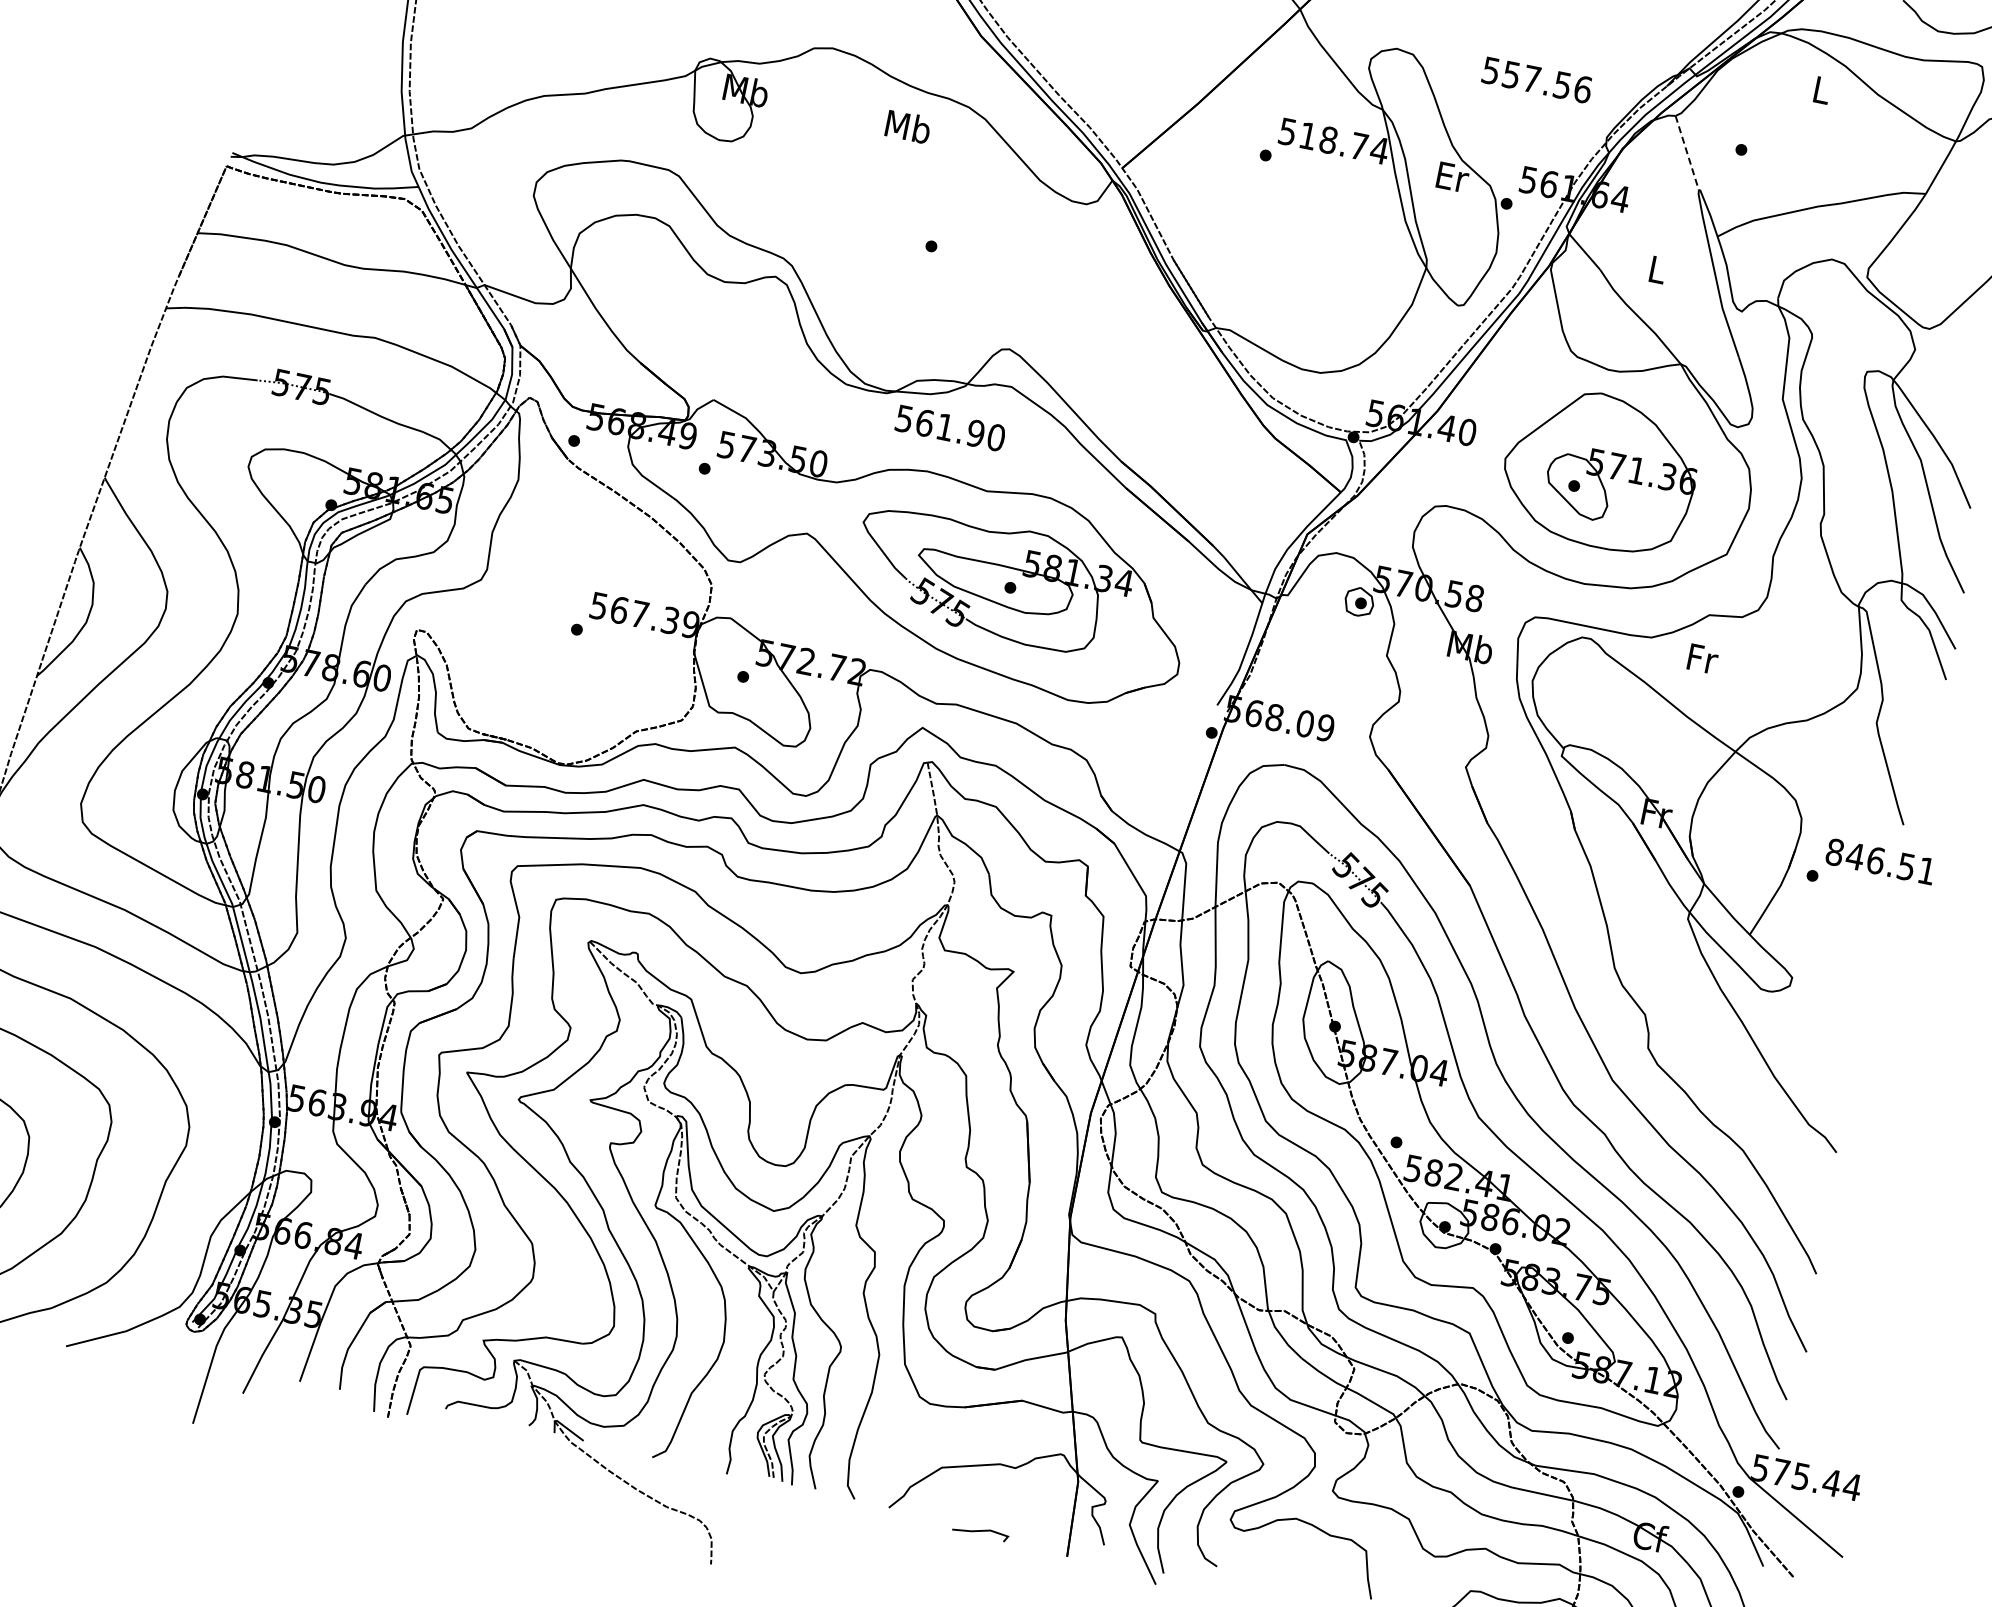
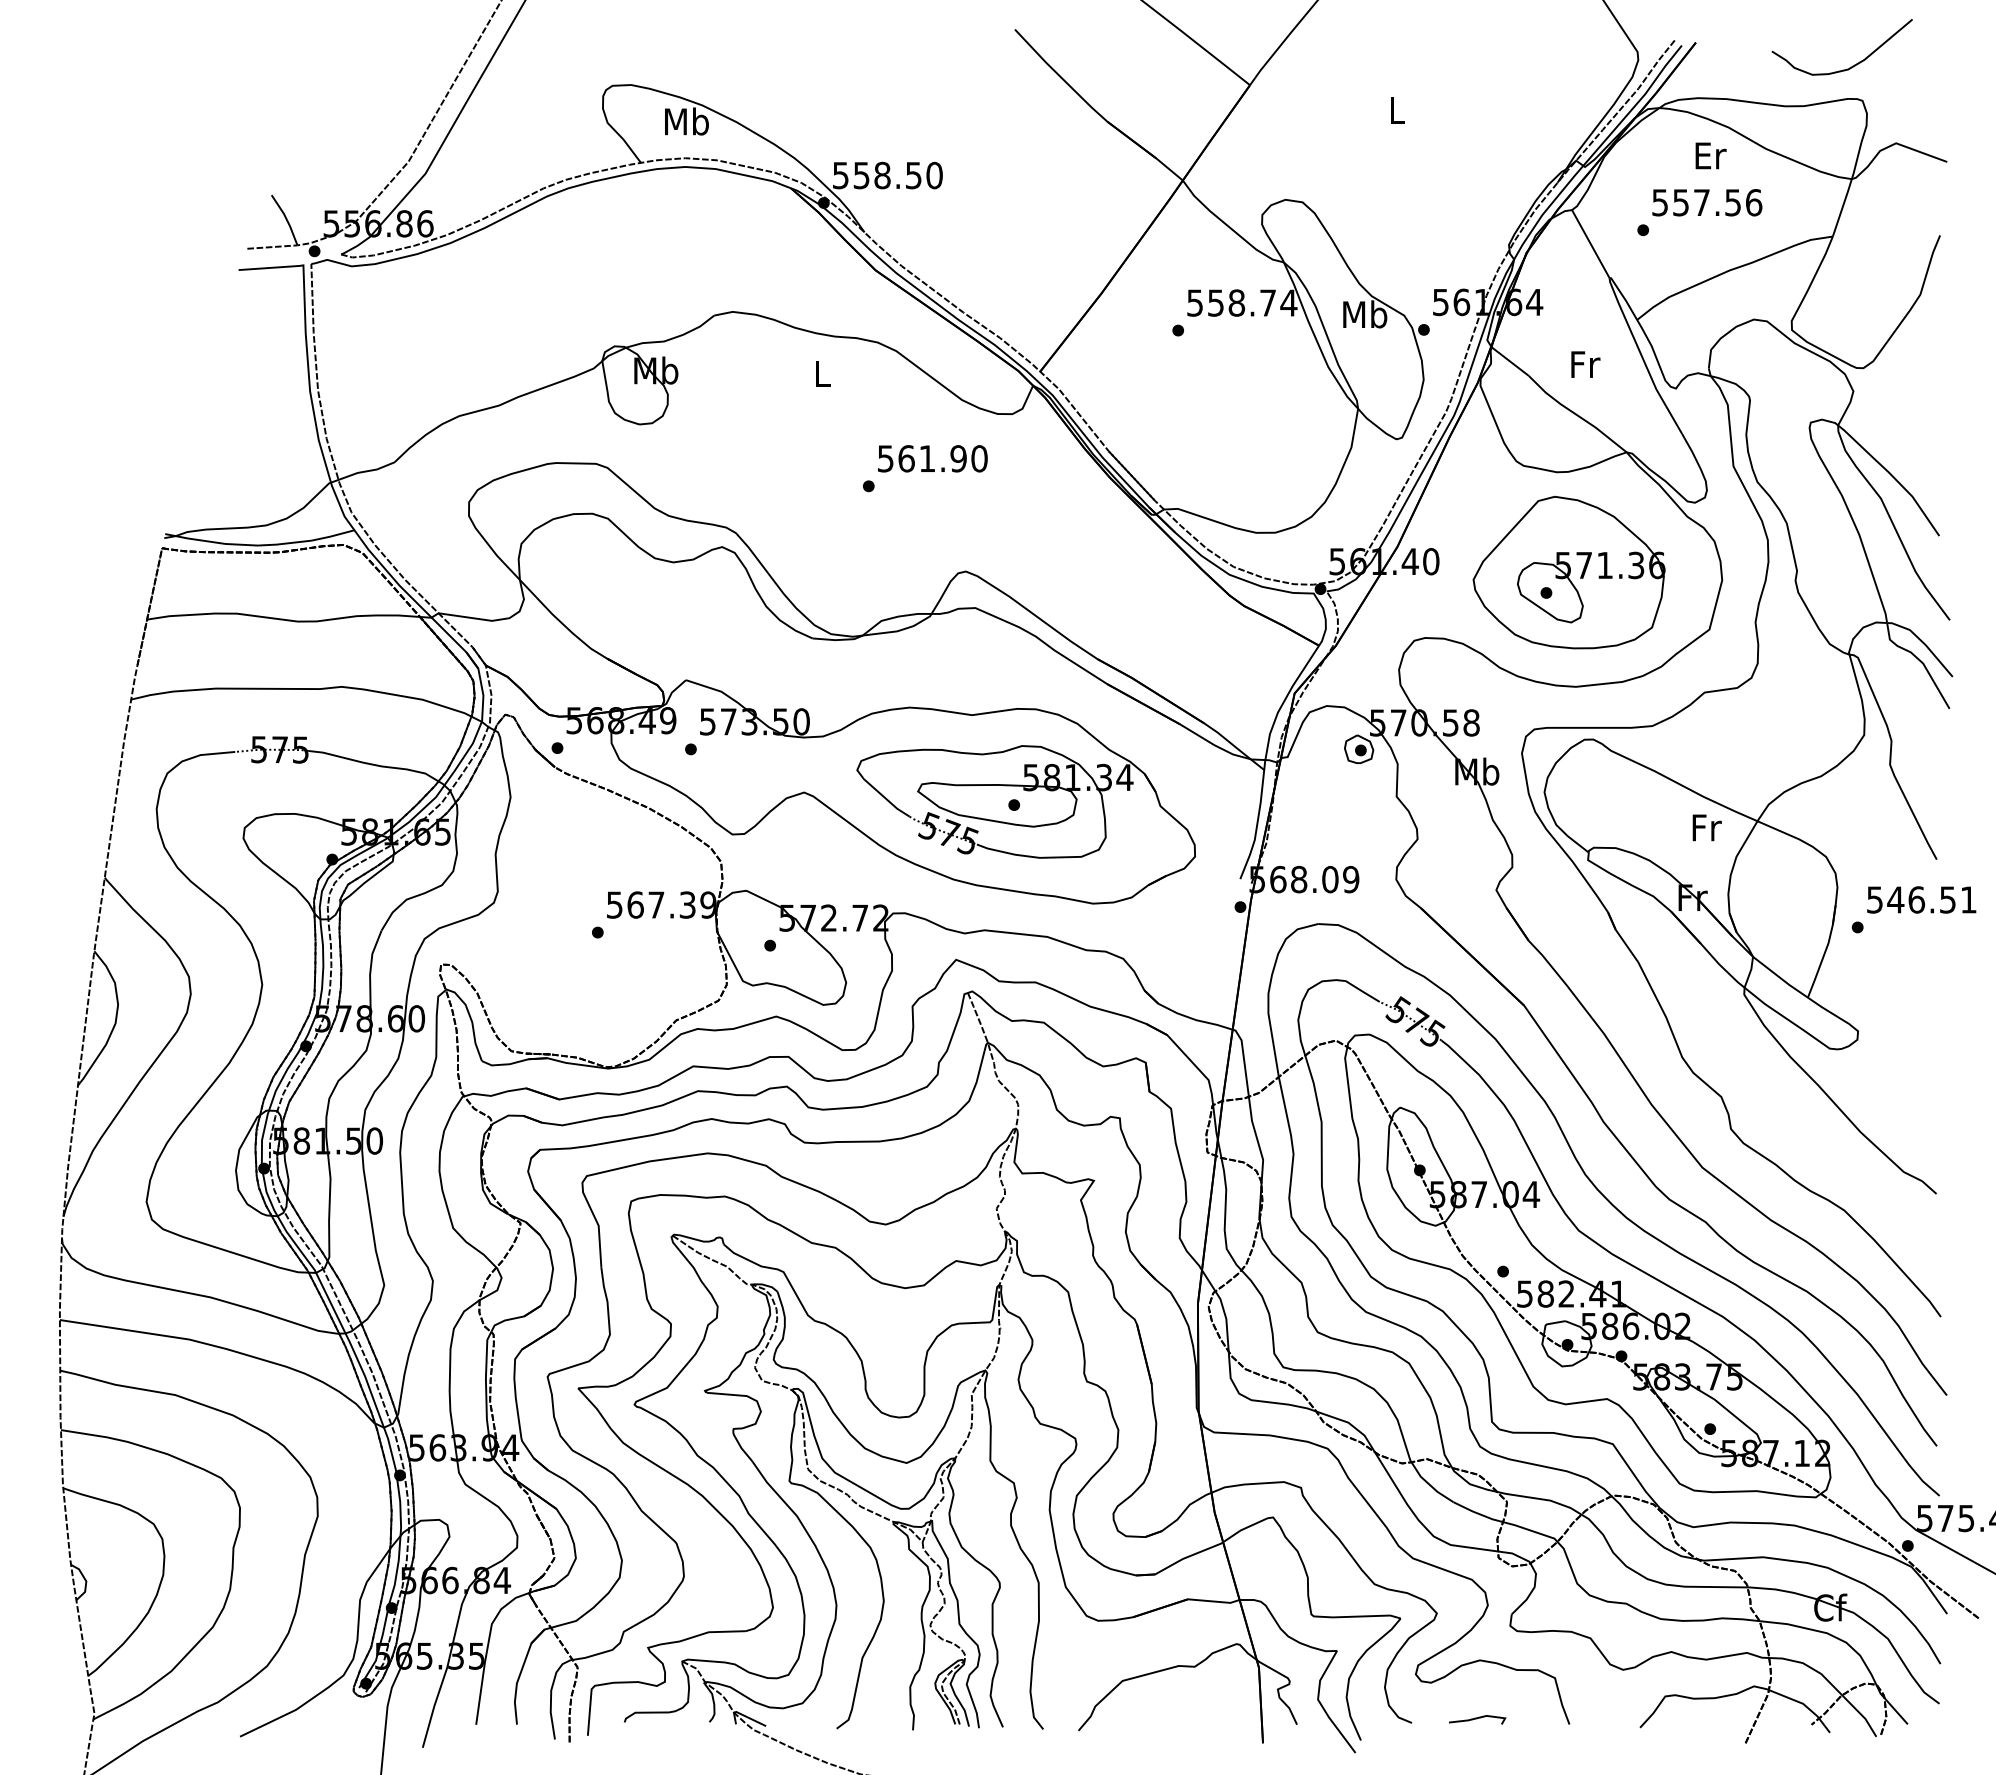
text: (1537, 80) -> (1707, 202), moved
text: (1822, 90) -> (1710, 155), L -> Er
text: (908, 126) -> (822, 373), Mb -> L
text: (1307, 135) -> (1215, 302), 518.74 -> 558.74
line: (1686, 153) -> (1590, 244), dashed -> solid
text: (1452, 177) -> (1365, 314), Er -> Mb
text: (1658, 269) -> (1585, 364), L -> Fr
text: (950, 428) -> (932, 458), moved
text: (1702, 658) -> (1706, 827), moved
text: (1835, 852) -> (1875, 899), 846.51 -> 546.51
line: (980, 1532) -> (1477, 1719), moved

